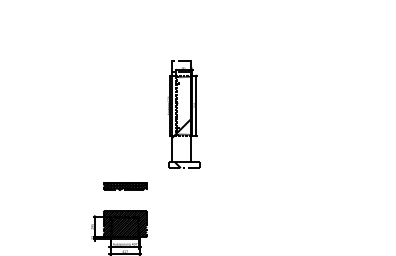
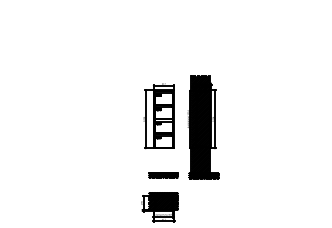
part: (117, 98) -> (158, 116), added
part: (184, 114) -> (203, 127), size x1.43

